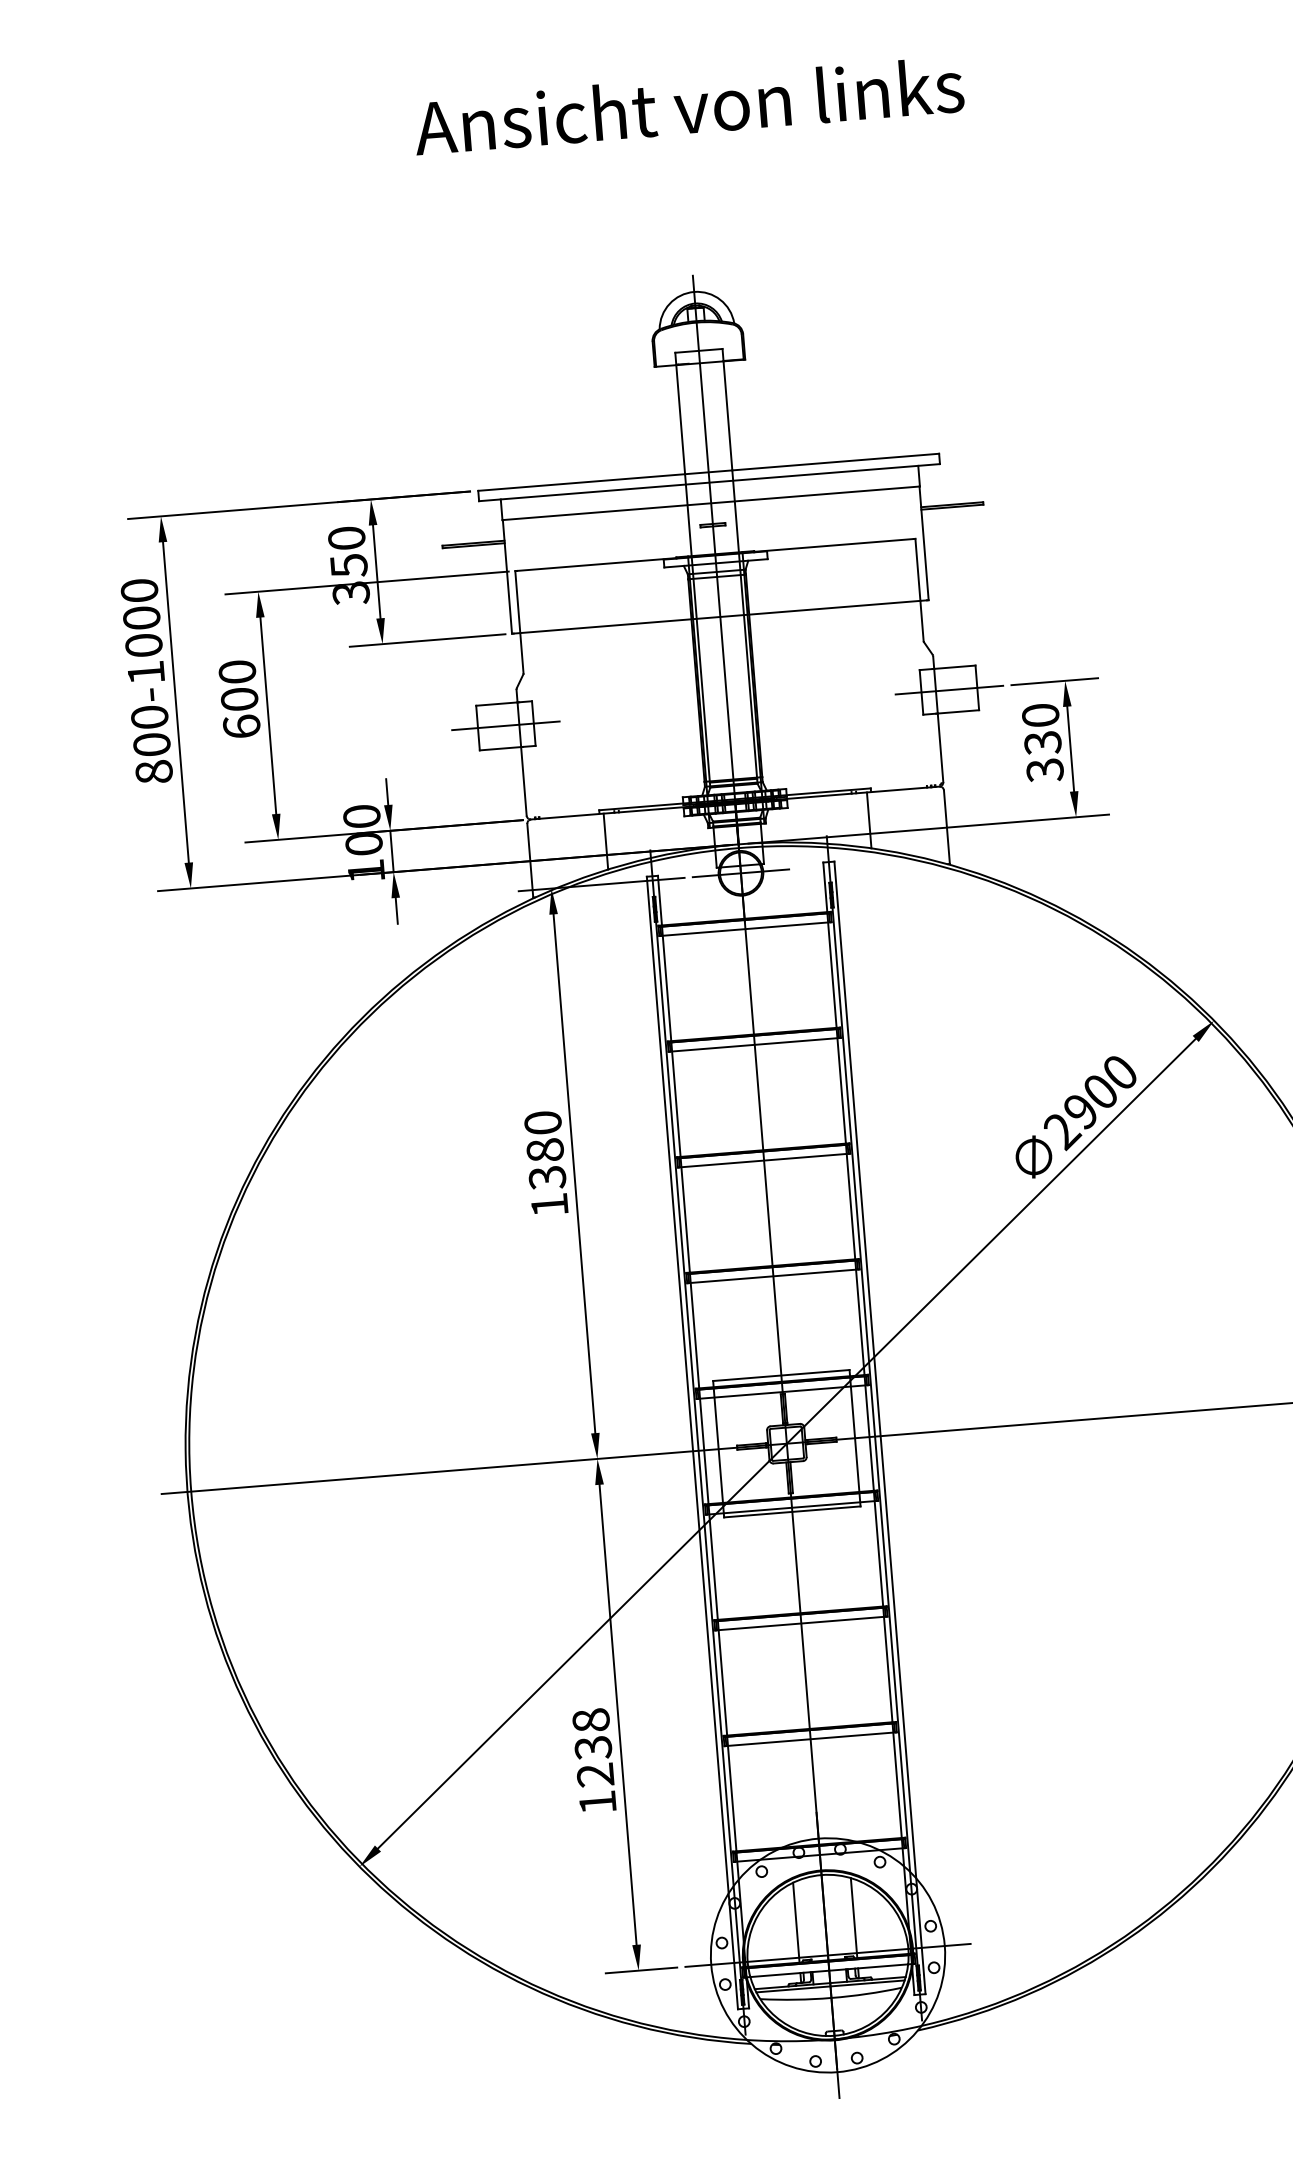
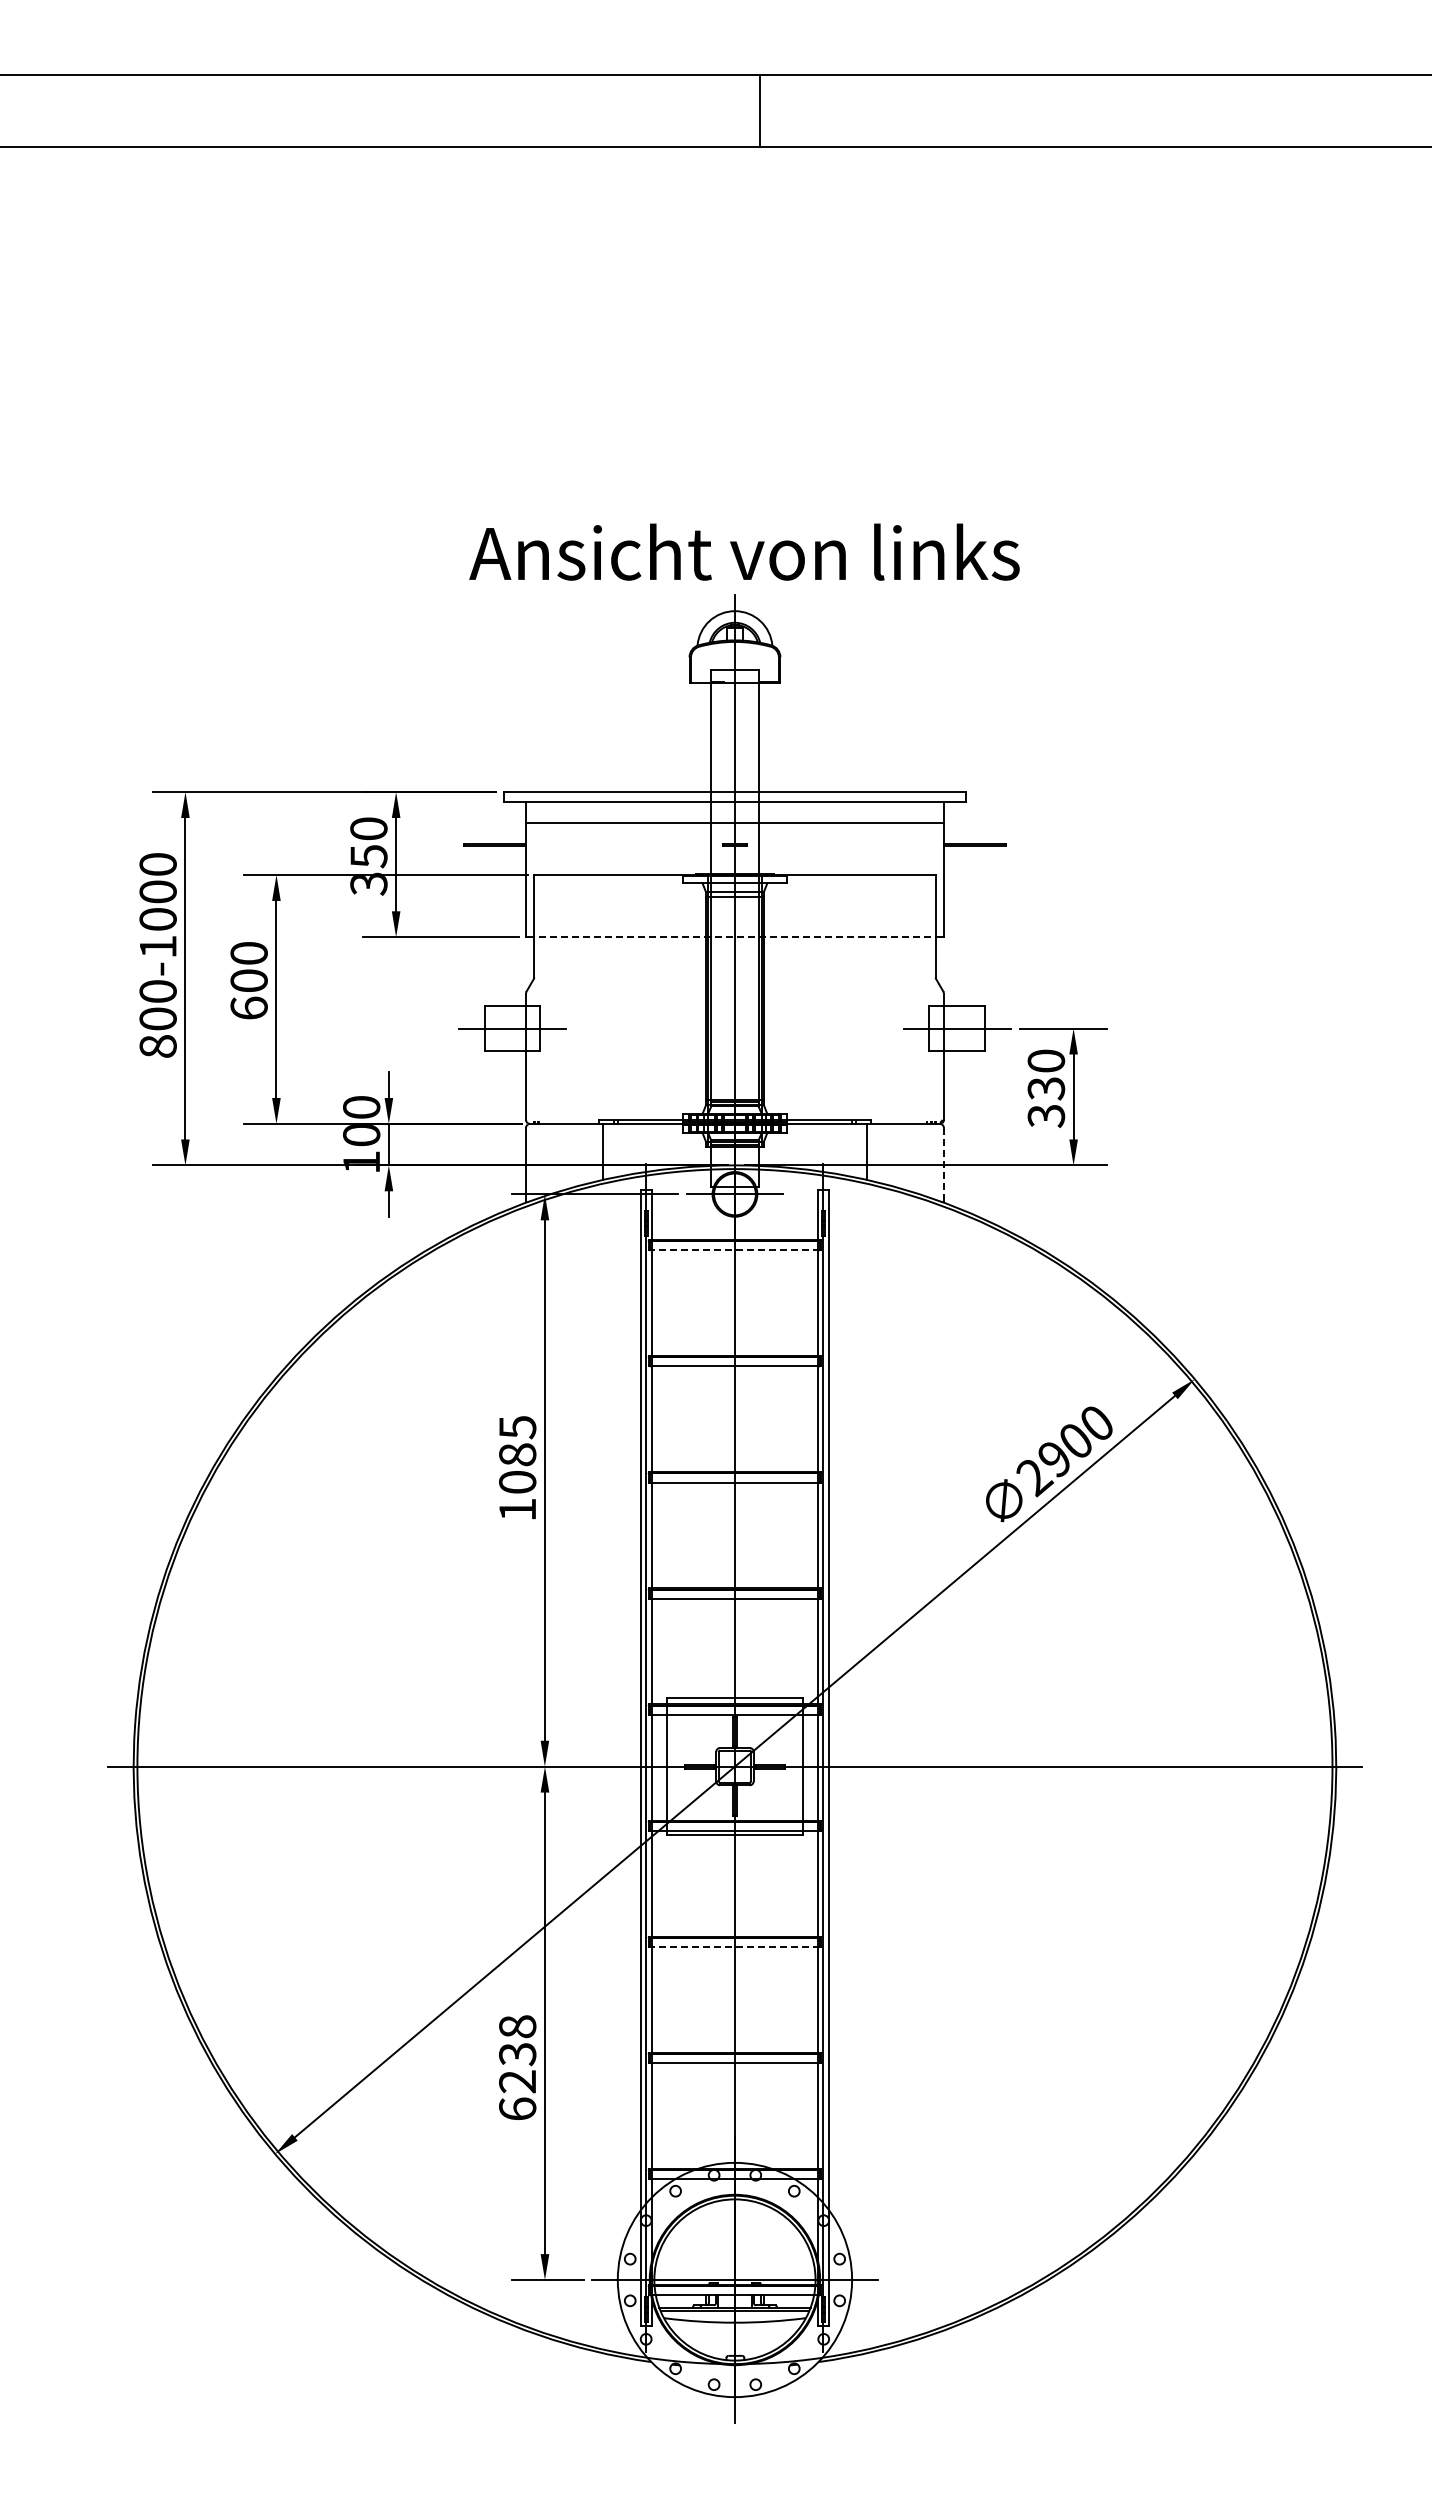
text: (688, 105) -> (744, 551), moved
line: (720, 617) -> (735, 937), solid -> dashed
line: (946, 826) -> (943, 1164), solid -> dashed
line: (745, 929) -> (734, 1250), solid -> dashed
text: (545, 1151) -> (517, 1455), 1380 -> 1085
line: (800, 1624) -> (734, 1947), solid -> dashed
text: (597, 1801) -> (517, 2108), 1238 -> 6238
line: (853, 1917) -> (763, 2244), removed
line: (796, 1922) -> (706, 2244), removed

